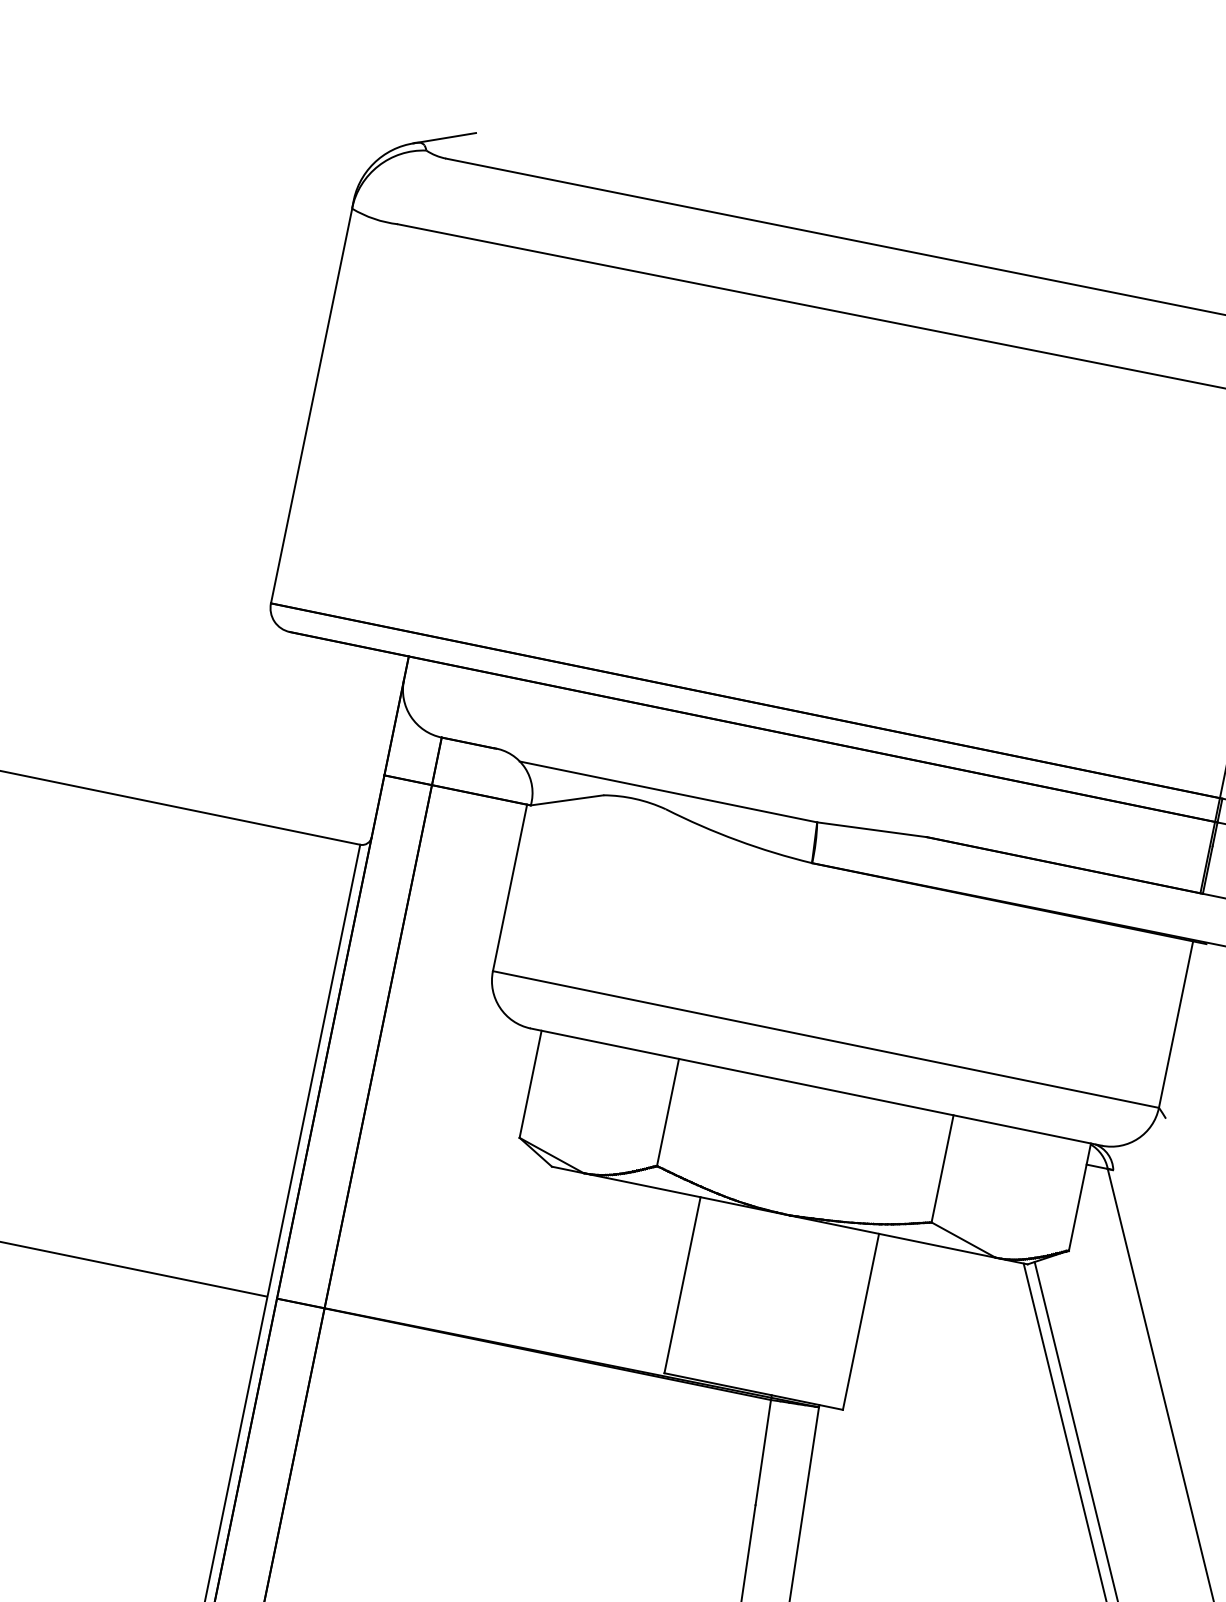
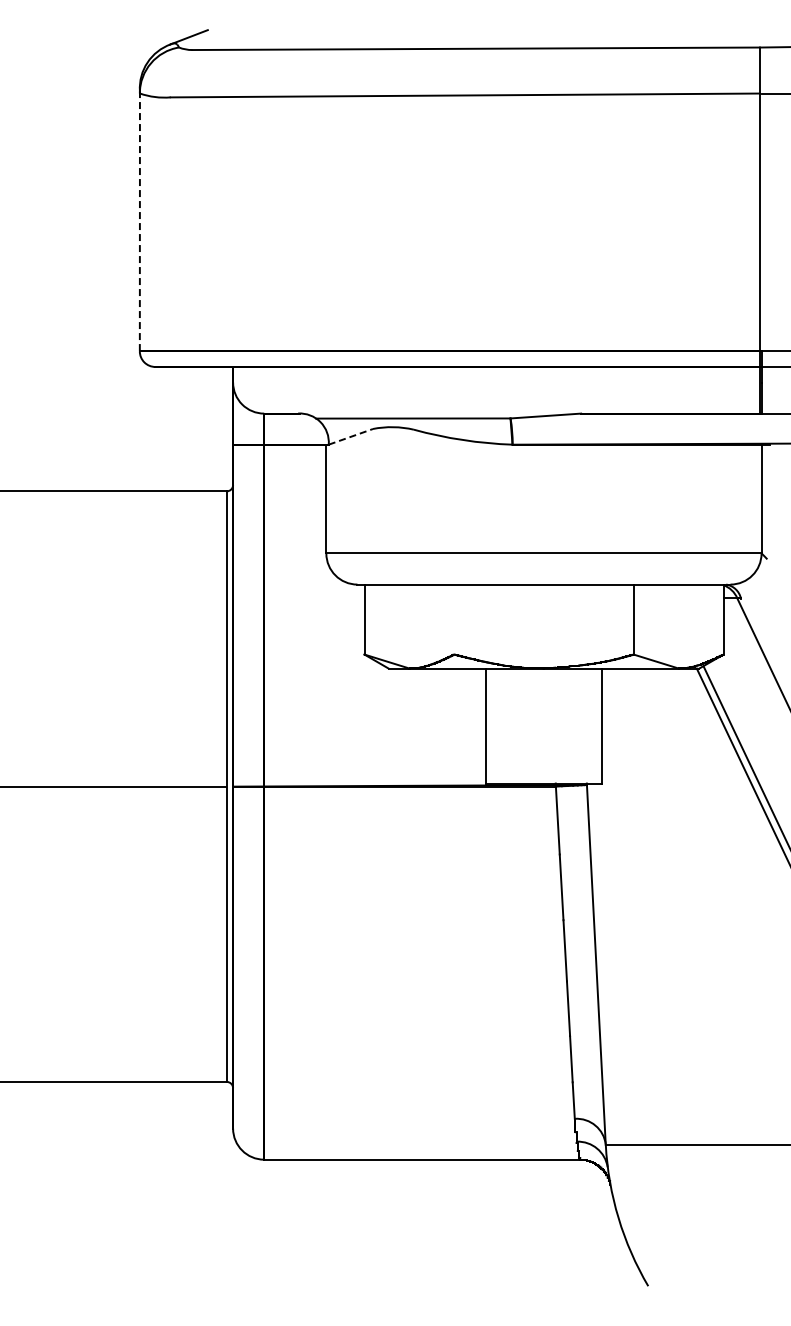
line: (311, 404) -> (139, 221), solid -> dashed
line: (568, 800) -> (351, 436), solid -> dashed
line: (668, 1112) -> (454, 619), removed

